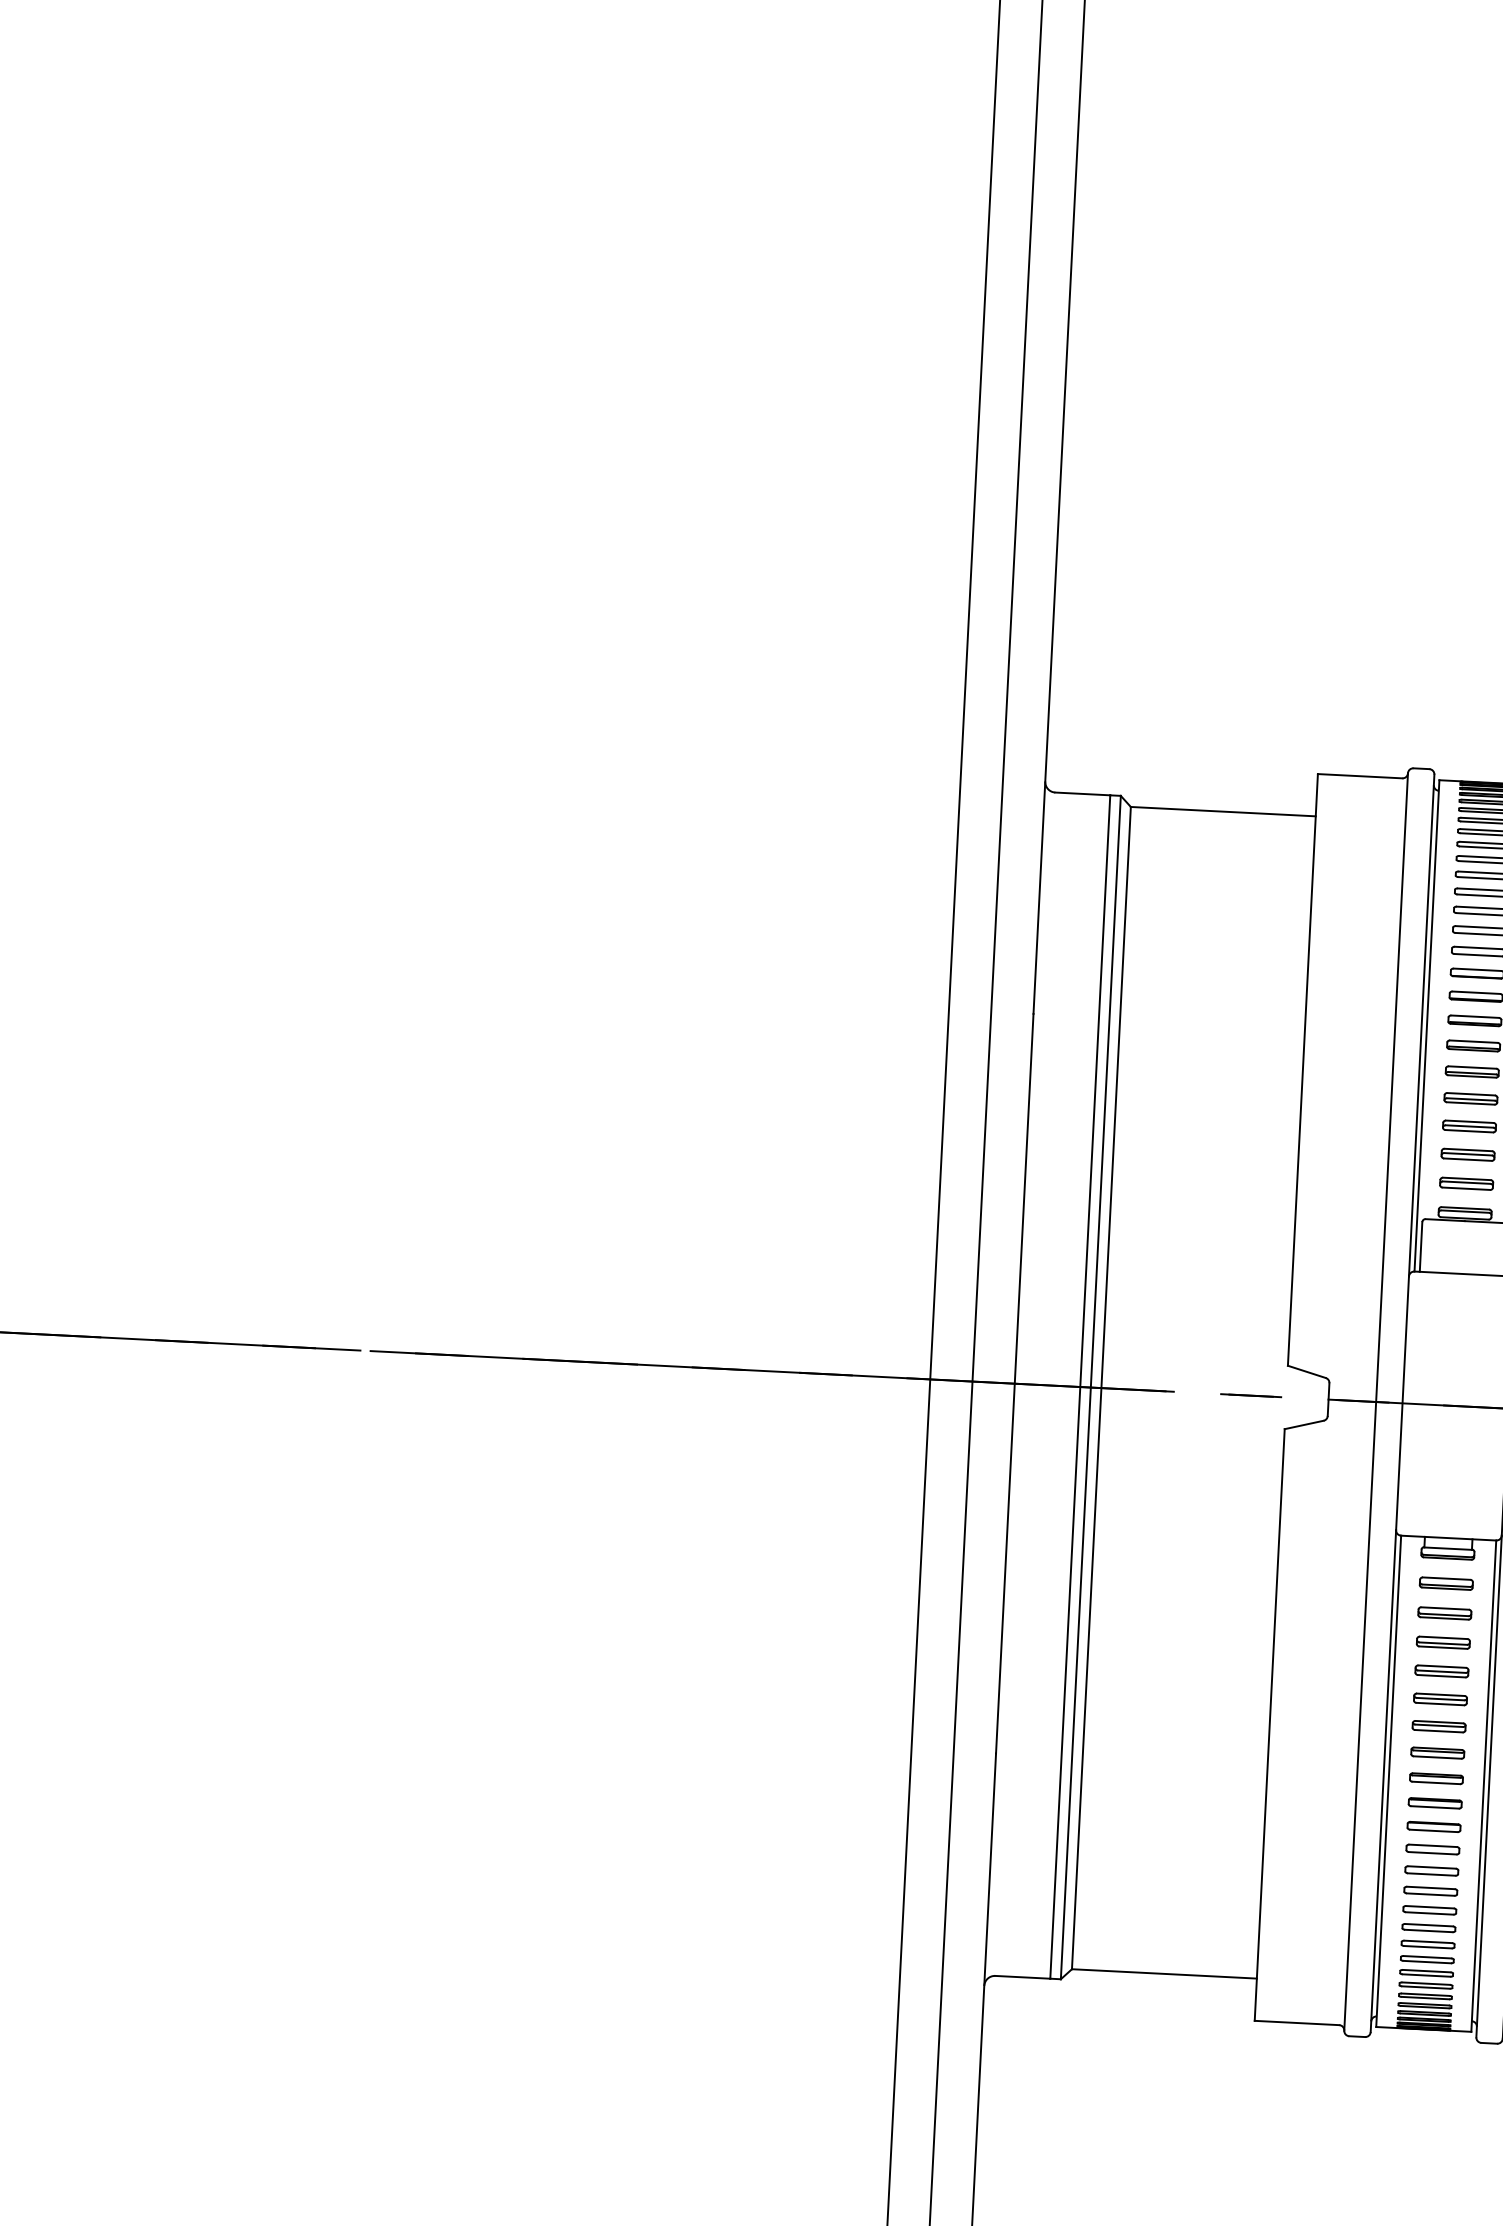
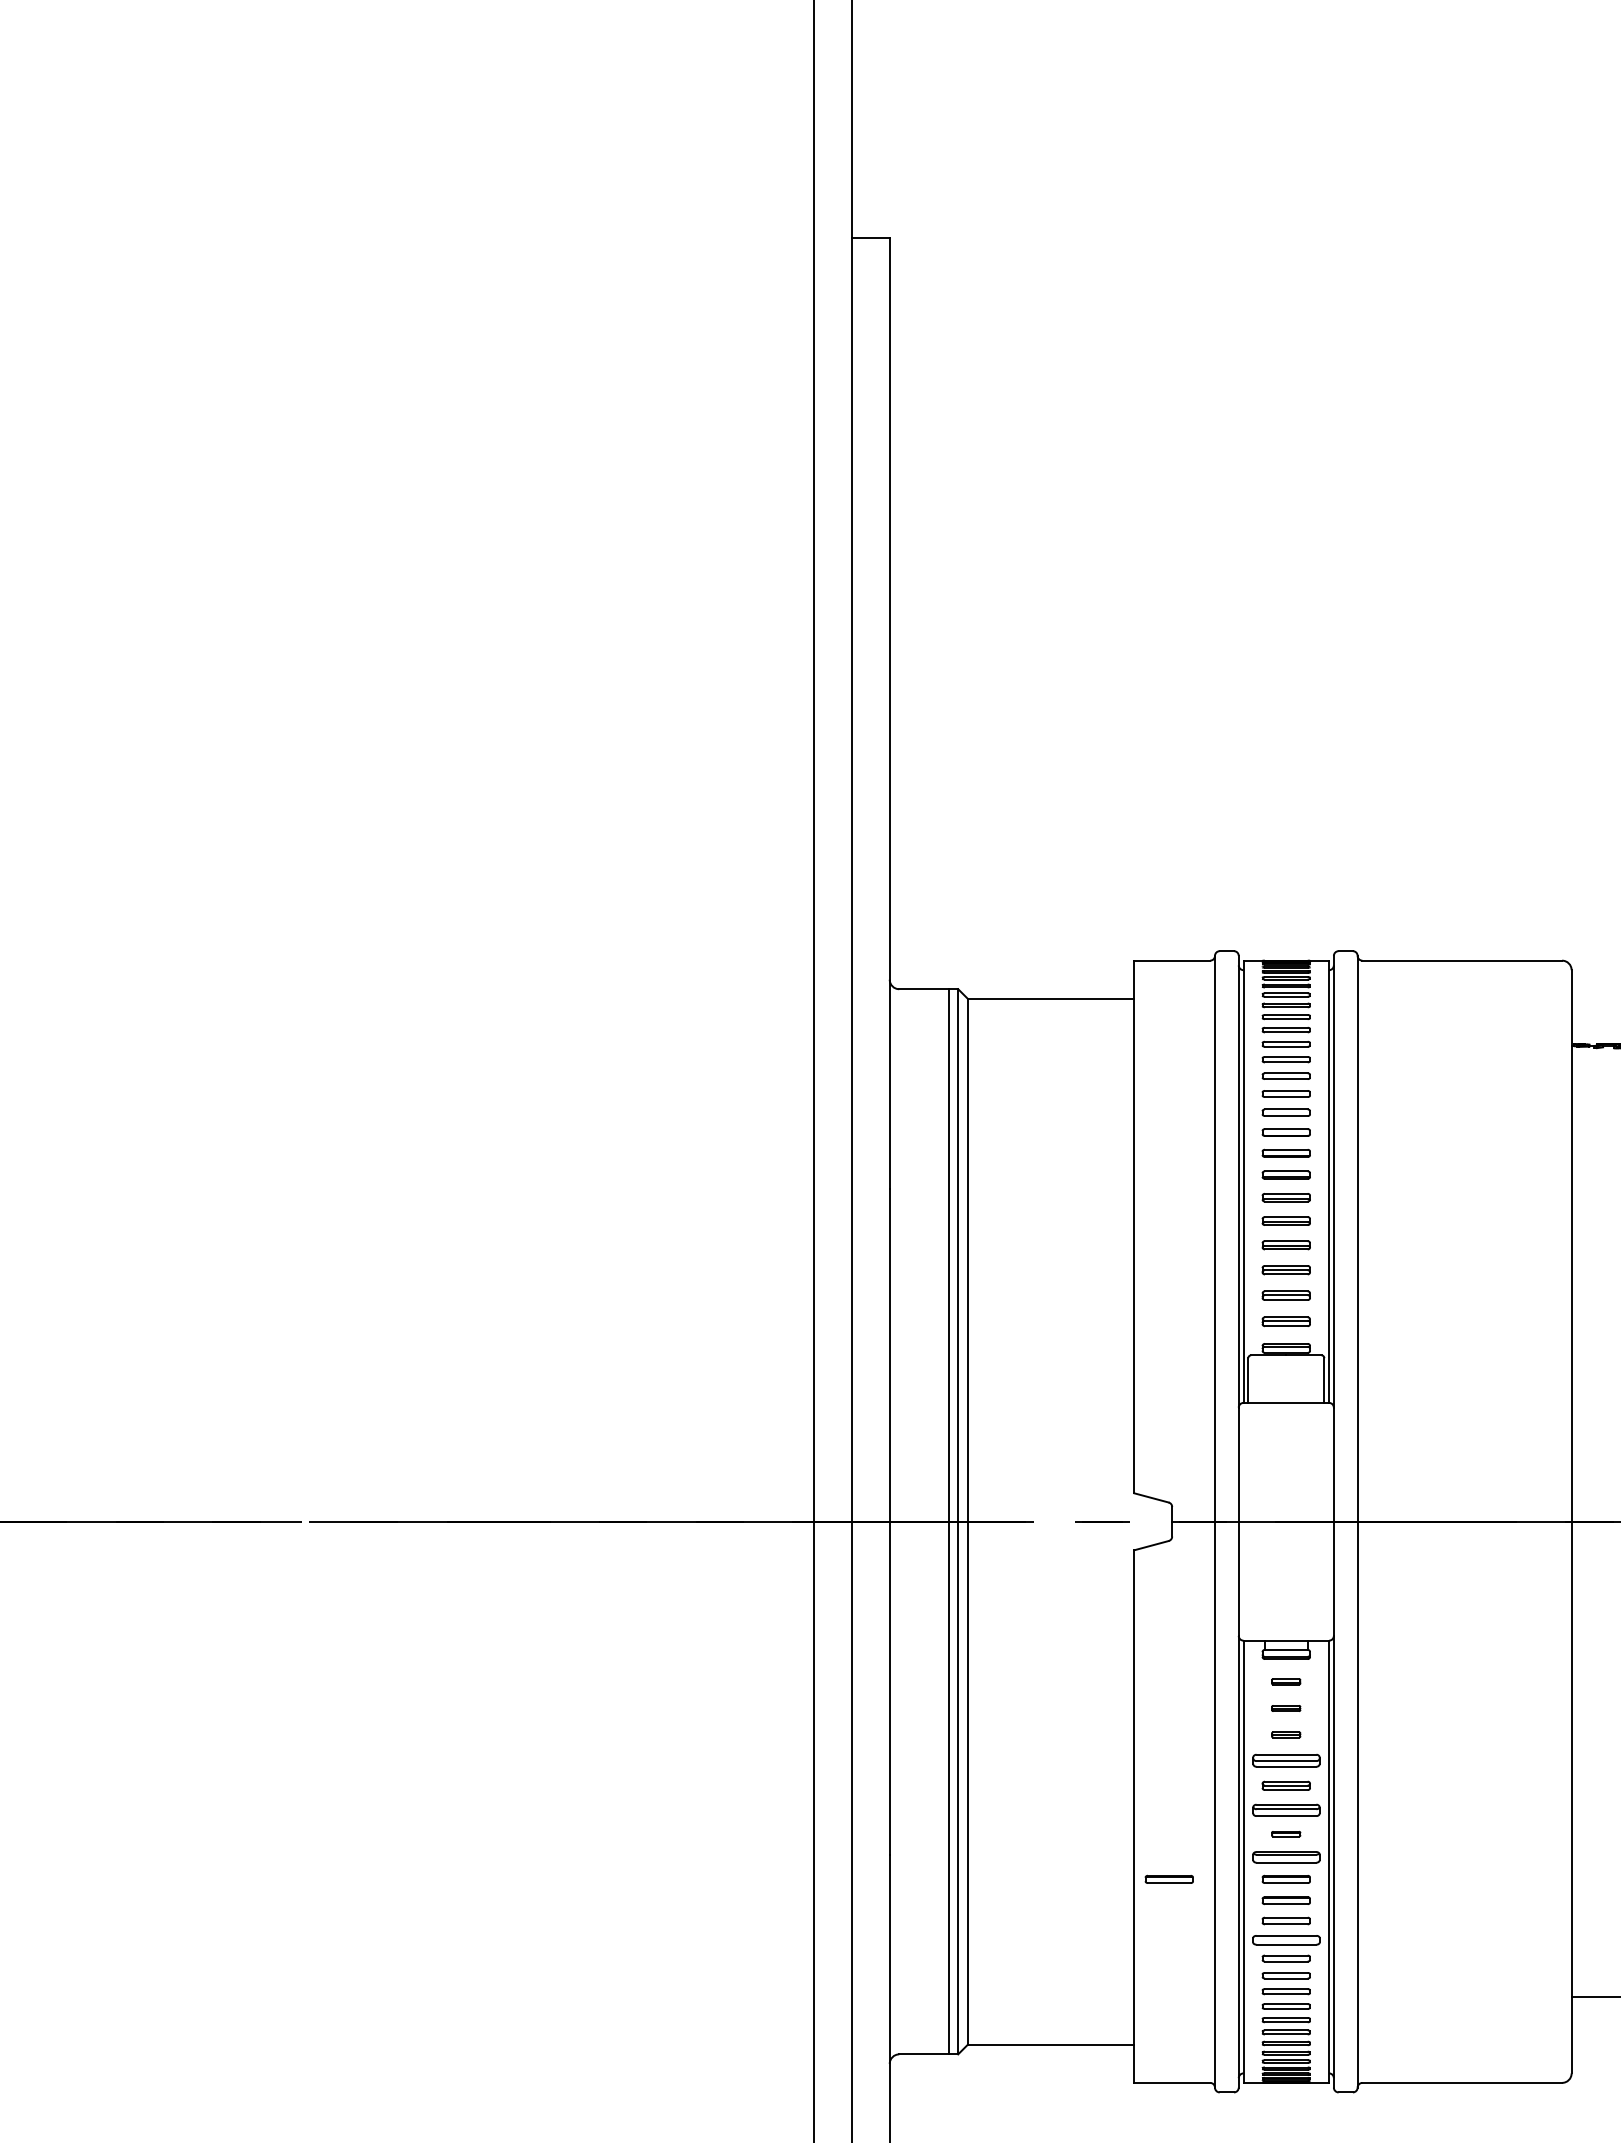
part: (1445, 1583) -> (1285, 1681), size x0.6
part: (1443, 1613) -> (1285, 1708), size x0.6
part: (1442, 1642) -> (1285, 1734), size x0.6
part: (1441, 1671) -> (1285, 1760), size x1.4
part: (1438, 1726) -> (1285, 1810), size x1.4
part: (1436, 1752) -> (1285, 1833), size x0.6
part: (1435, 1777) -> (1285, 1856), size x1.4
part: (1304, 1795) -> (1168, 1878), added
part: (1430, 1871) -> (1285, 1940), size x1.4

